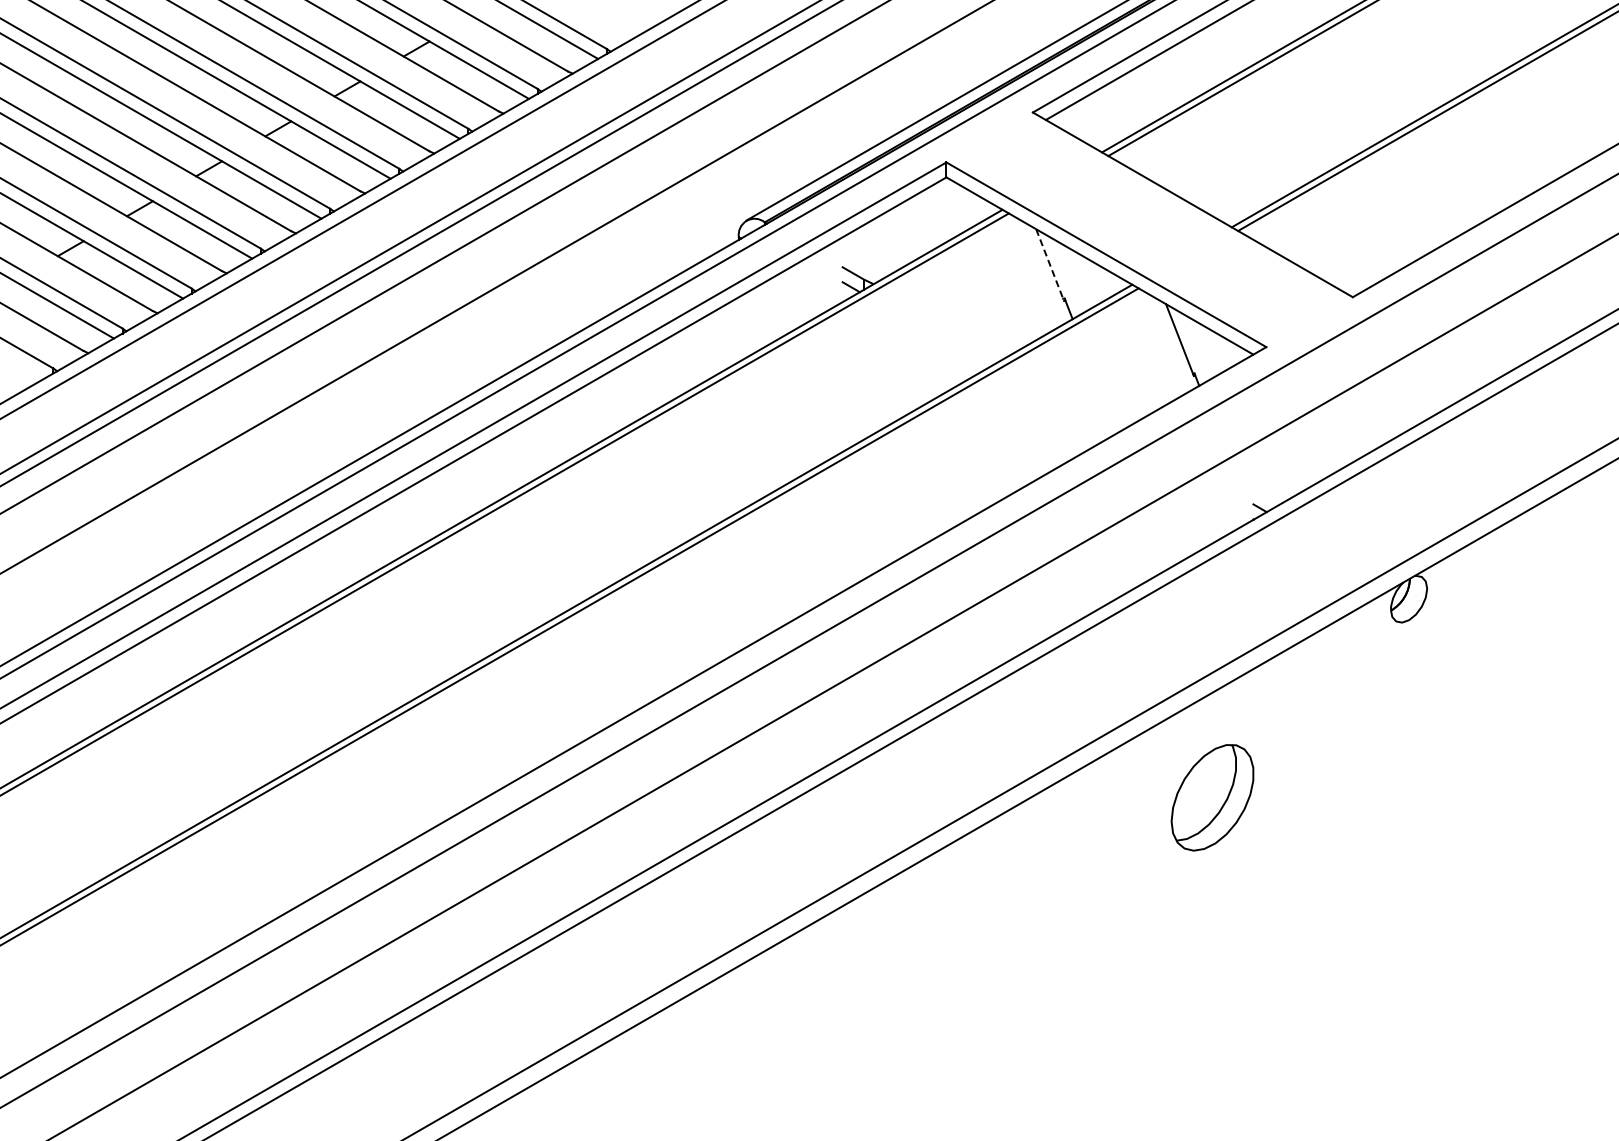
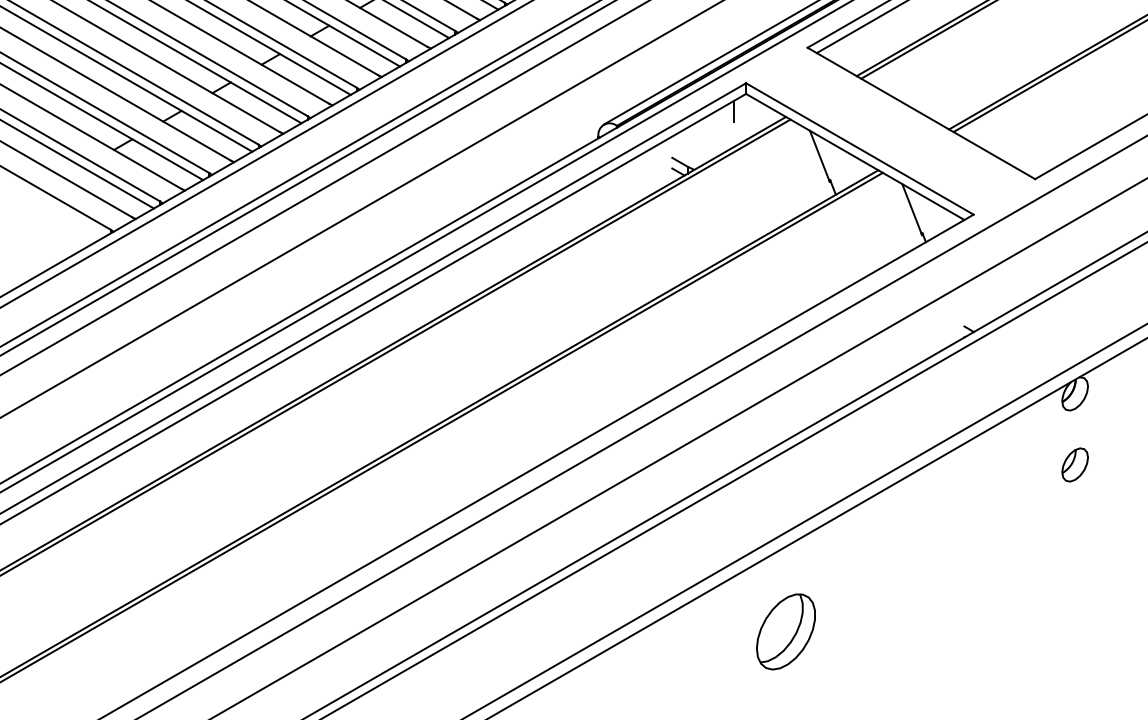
line: (929, 202) -> (734, 111), added
line: (1050, 265) -> (820, 156), dashed -> solid
part: (1409, 698) -> (1075, 464), added
part: (1212, 797) -> (785, 631), moved

